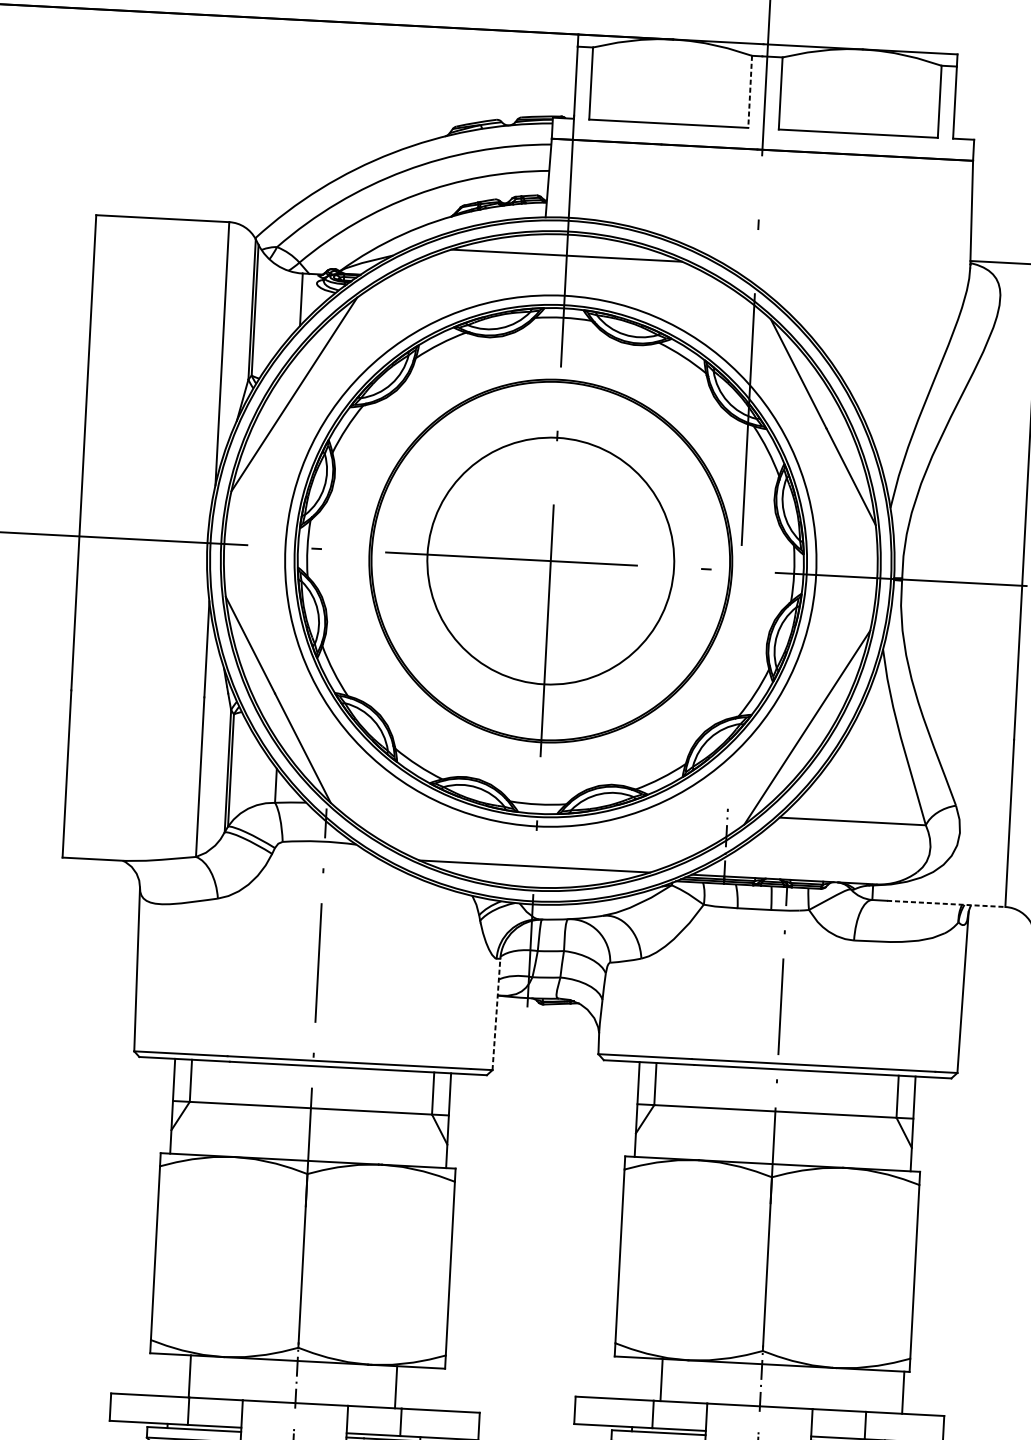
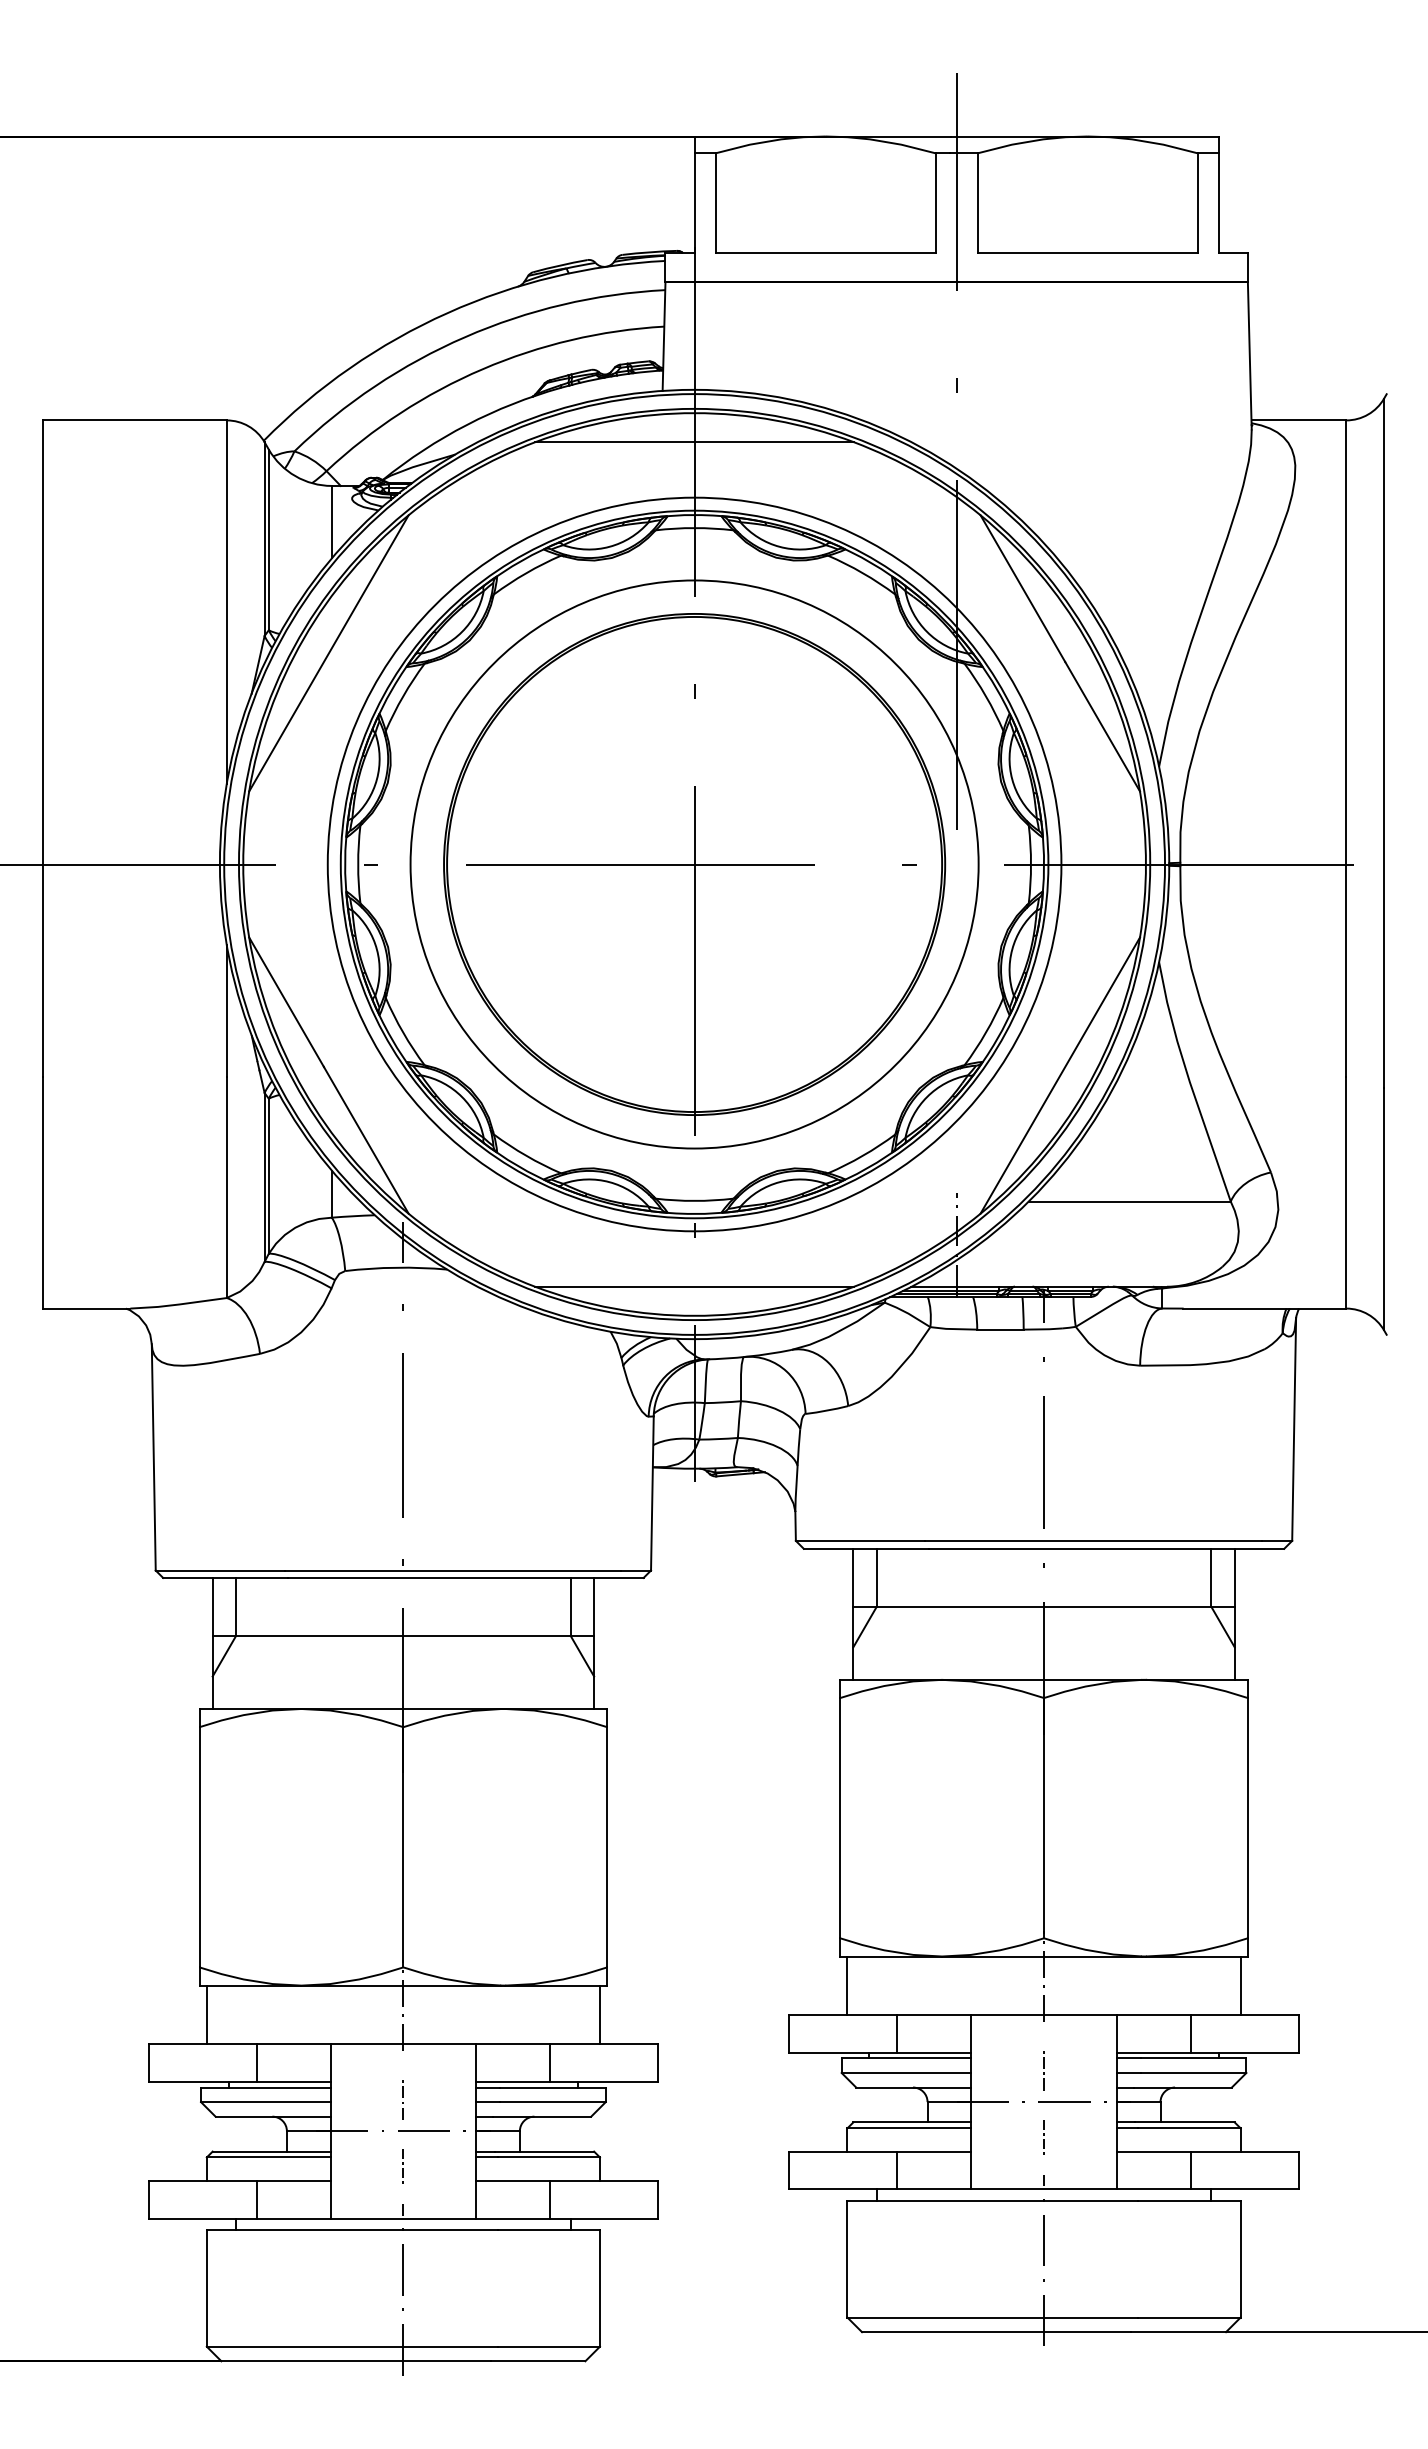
line: (750, 92) -> (935, 203), dashed -> solid
circle: (550, 561) -> (694, 864), size x1.67
line: (946, 903) -> (1264, 1308), dashed -> solid
line: (496, 1014) -> (652, 1493), dashed -> solid
line: (189, 1376) -> (206, 2014), moved
line: (661, 1379) -> (847, 1985), moved
line: (395, 1387) -> (599, 2014), moved

